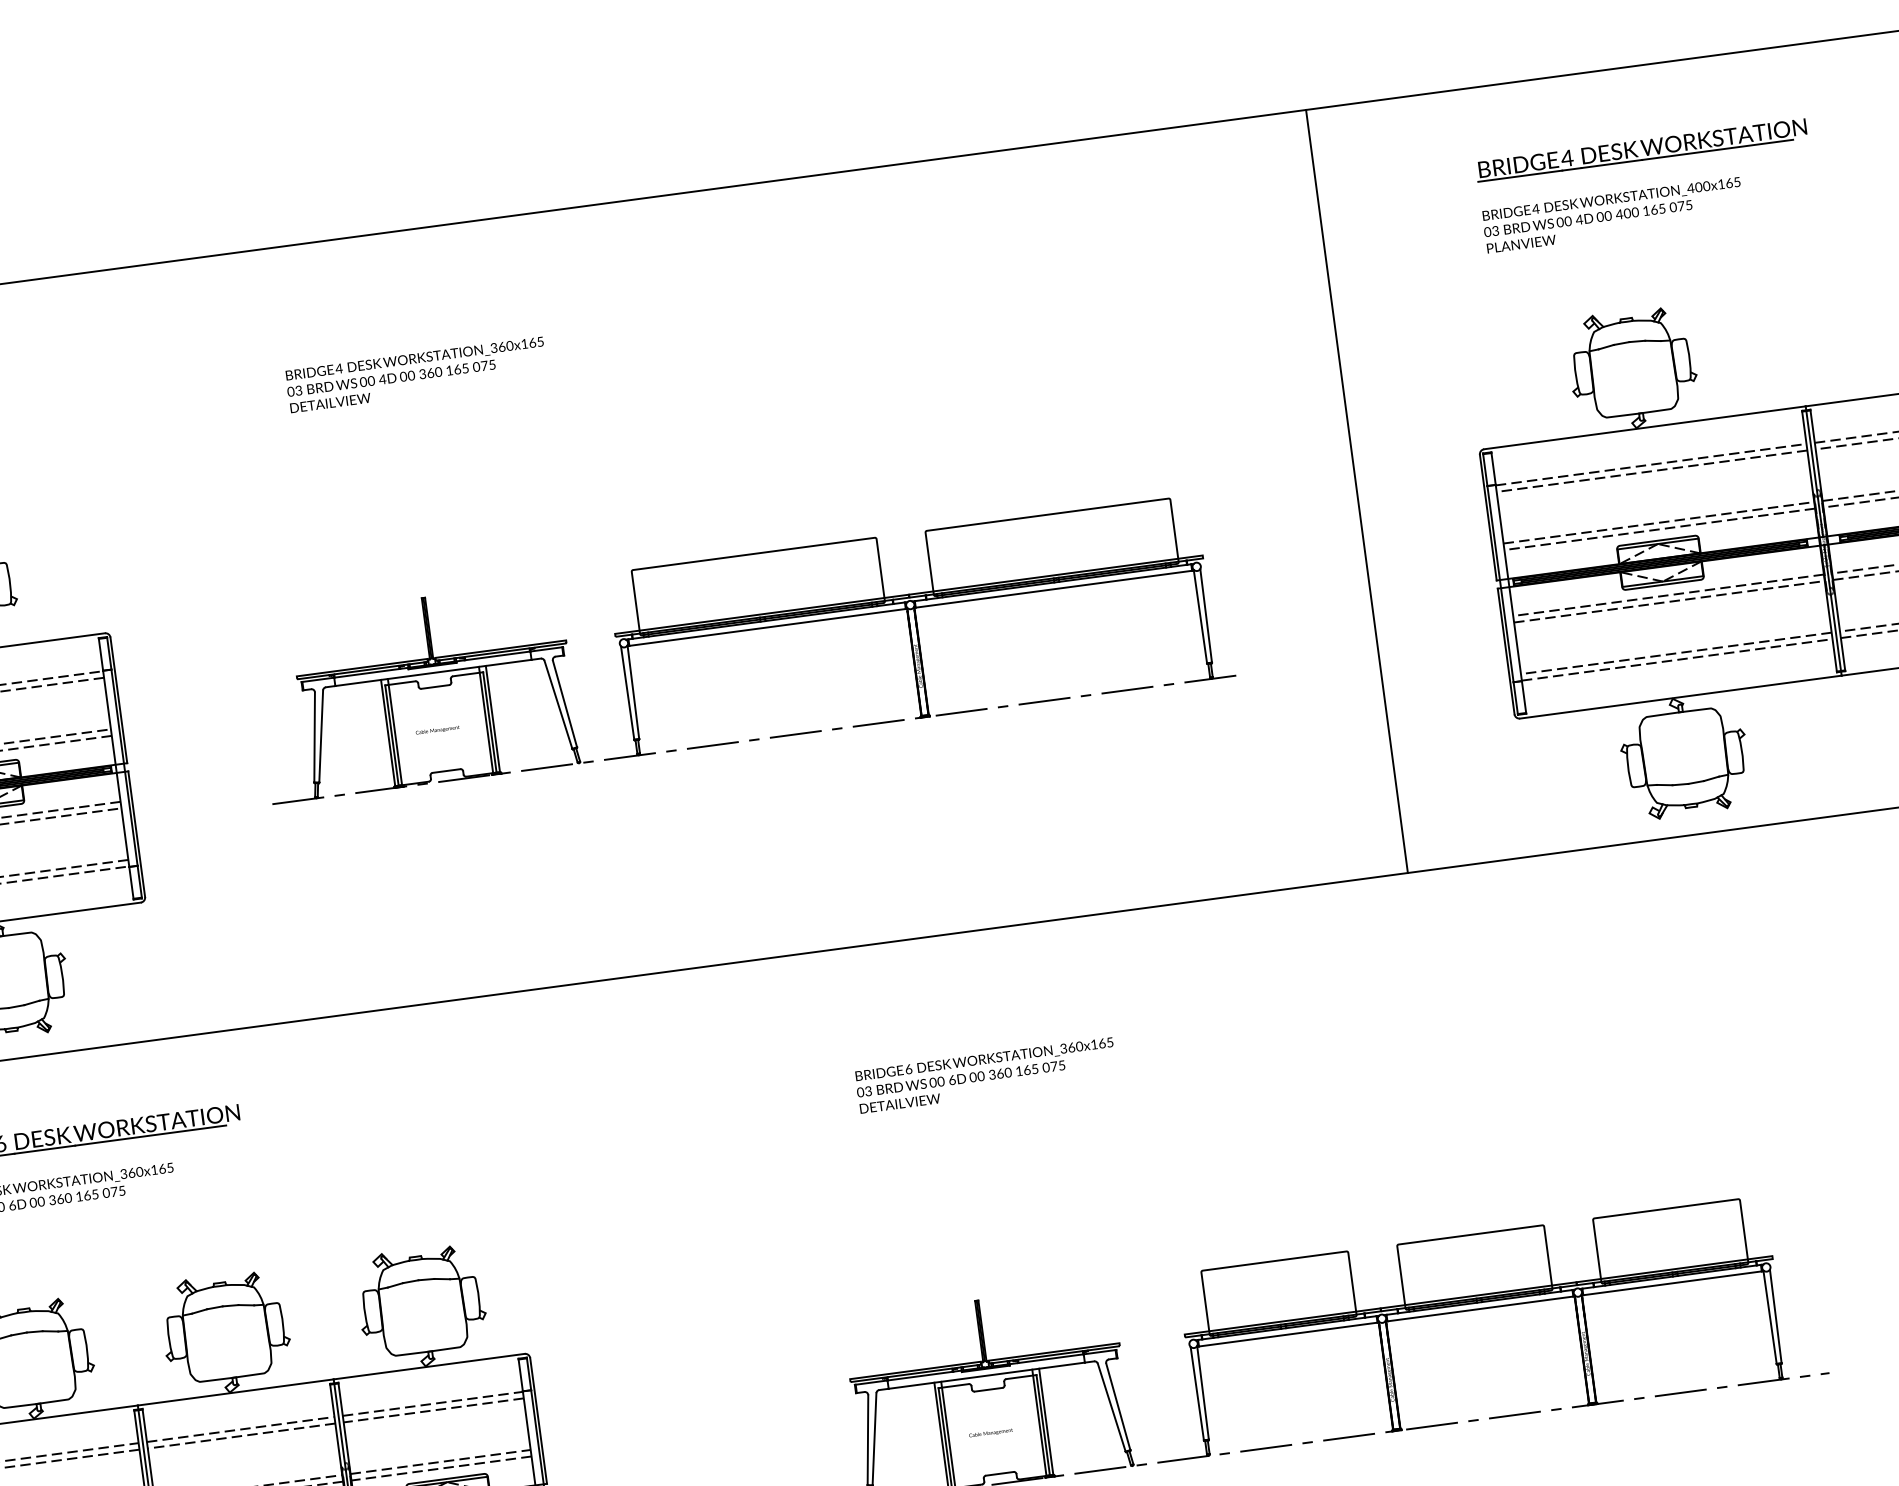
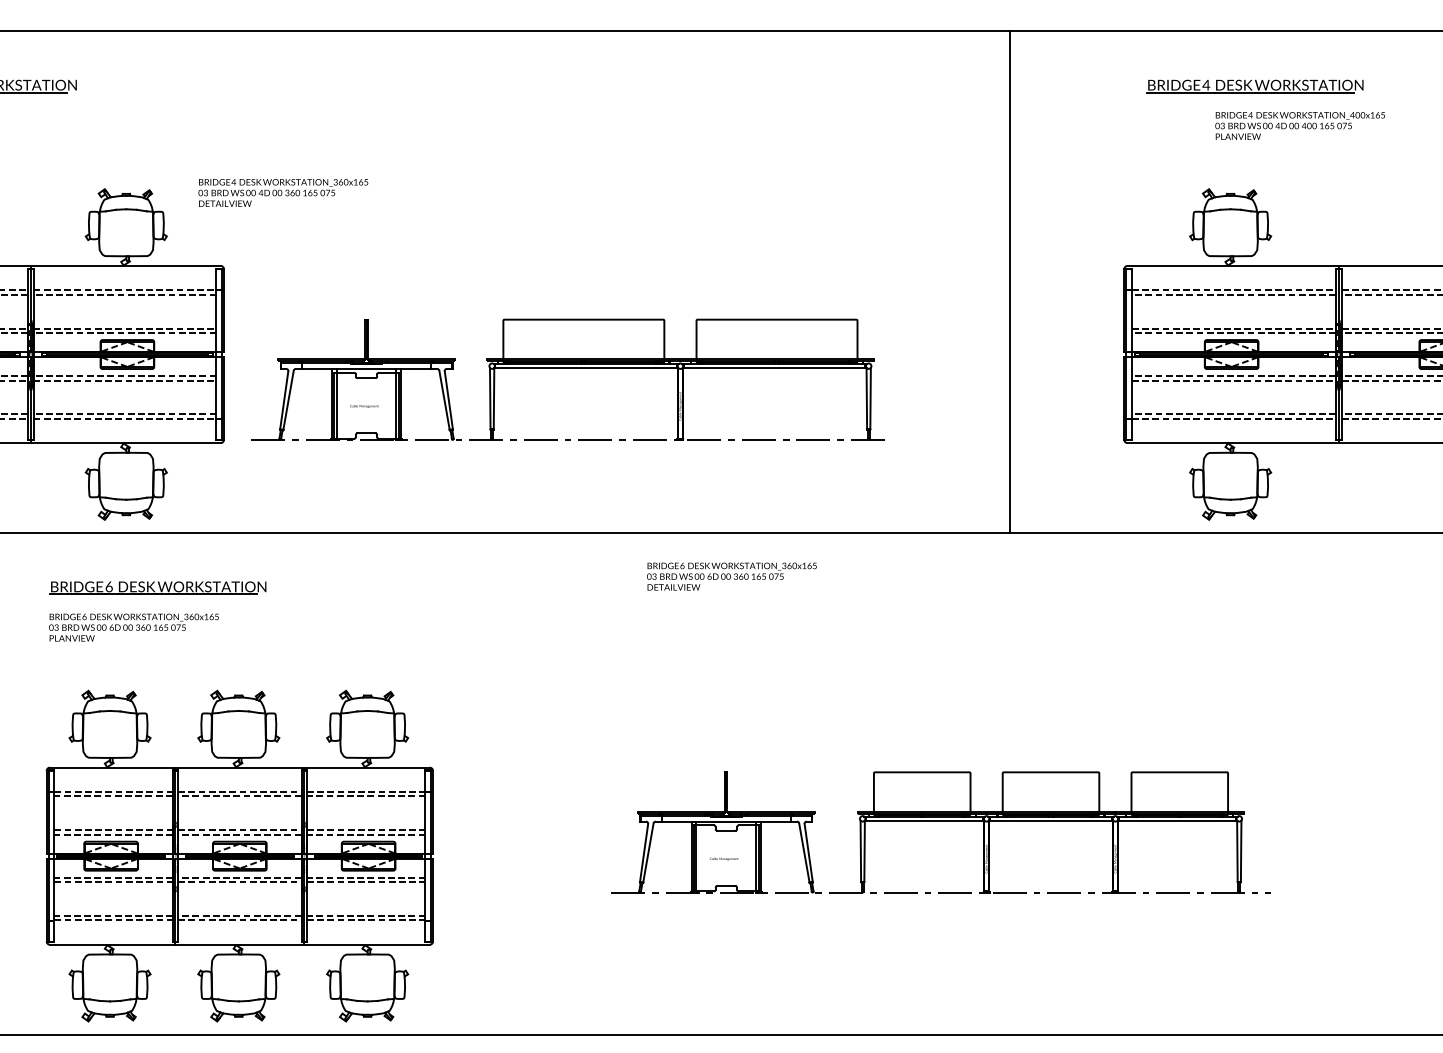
text: (1612, 214) -> (1299, 125), moved
text: (416, 374) -> (283, 192), moved
line: (1356, 491) -> (1009, 282), moved
part: (739, 631) -> (567, 368), moved
text: (985, 1075) -> (731, 576), moved

